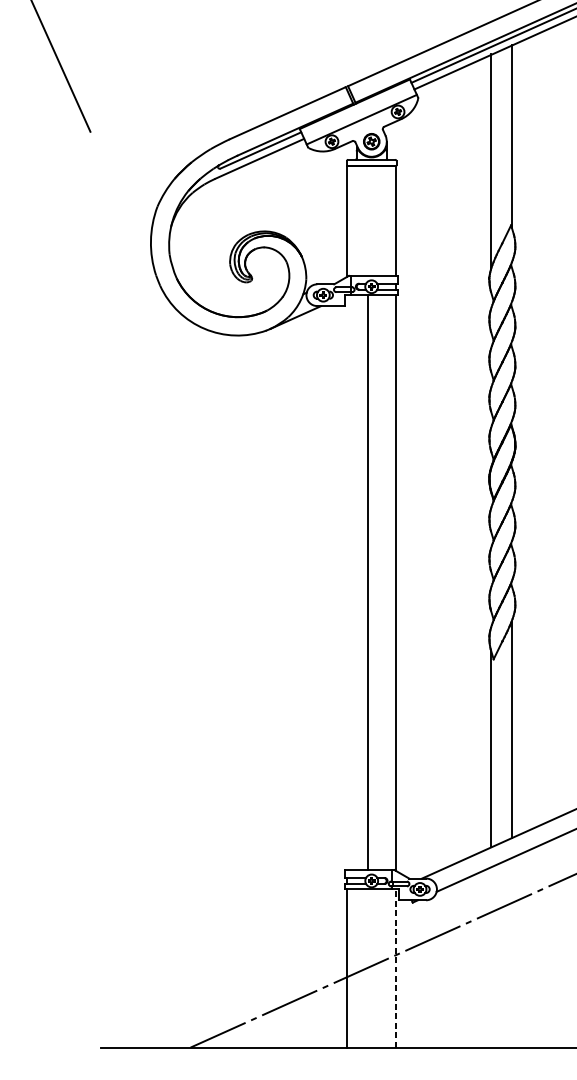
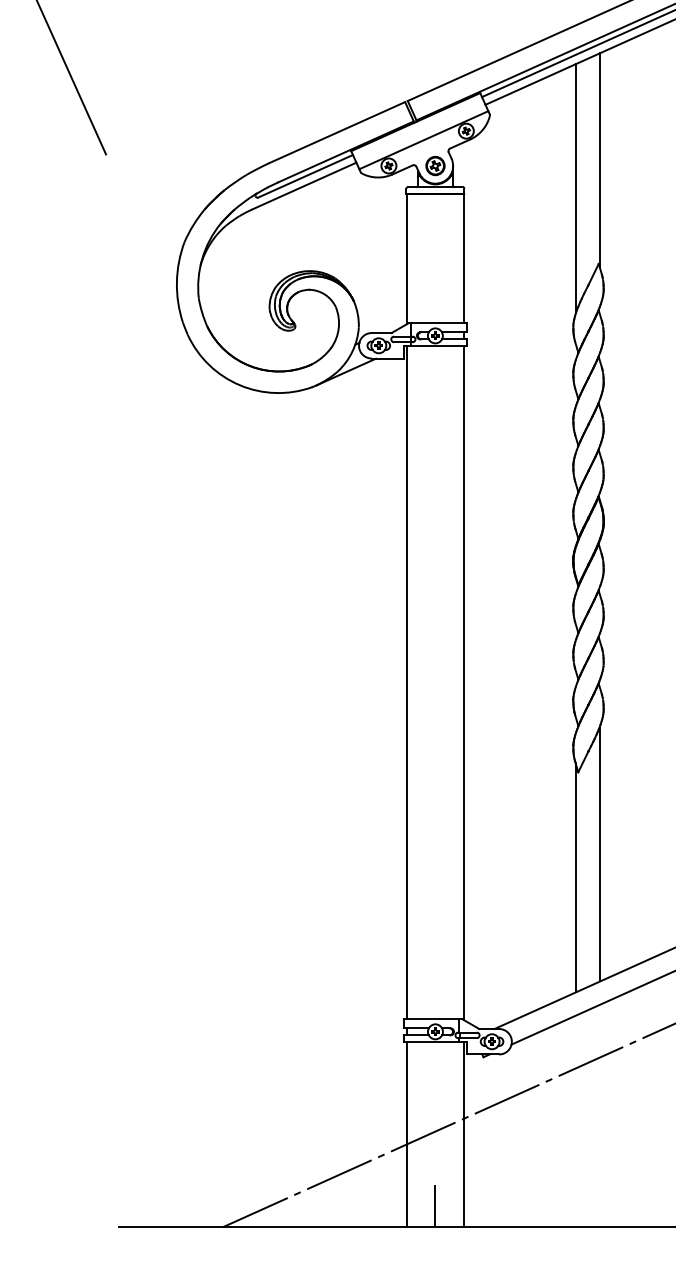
line: (367, 582) -> (406, 682), moved
line: (396, 968) -> (464, 1134), dashed -> solid
line: (371, 1030) -> (435, 1206), added

